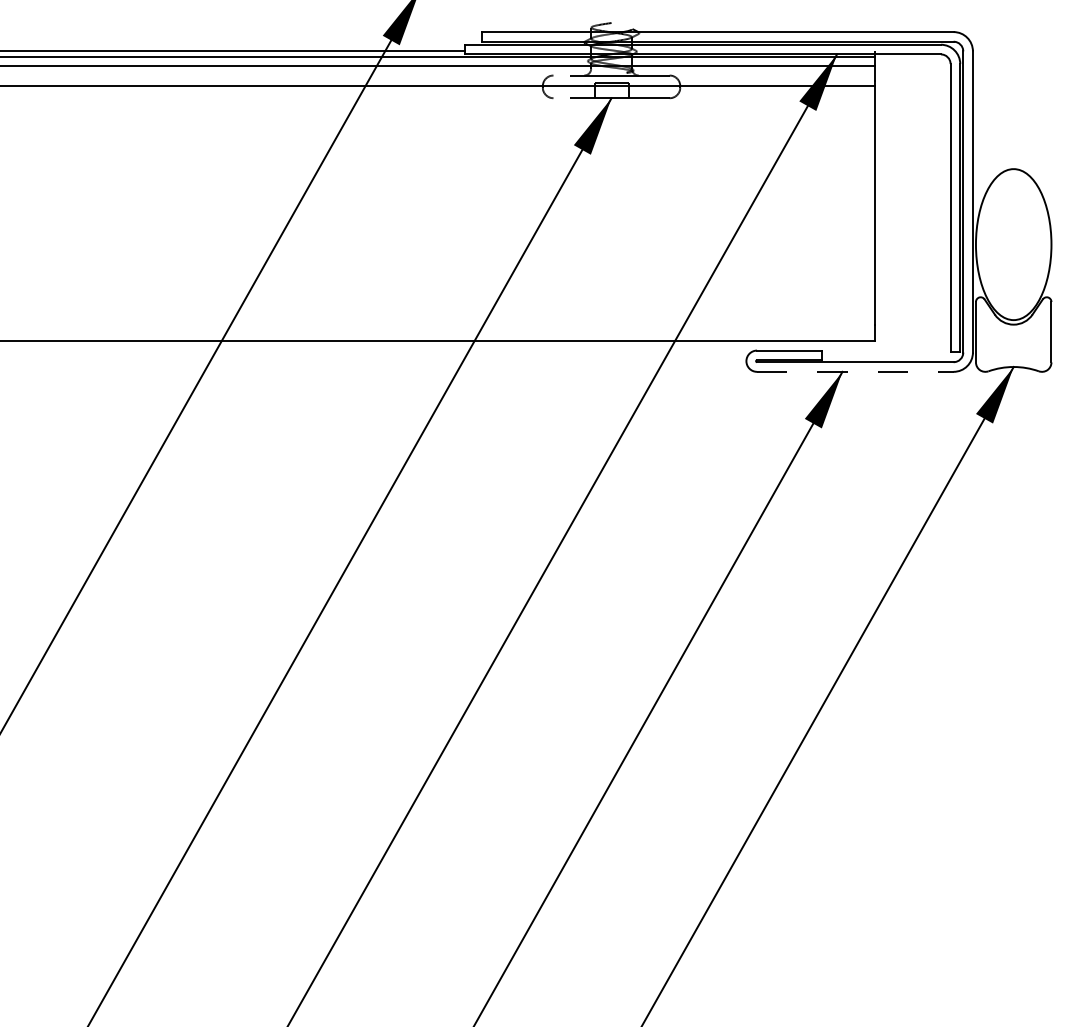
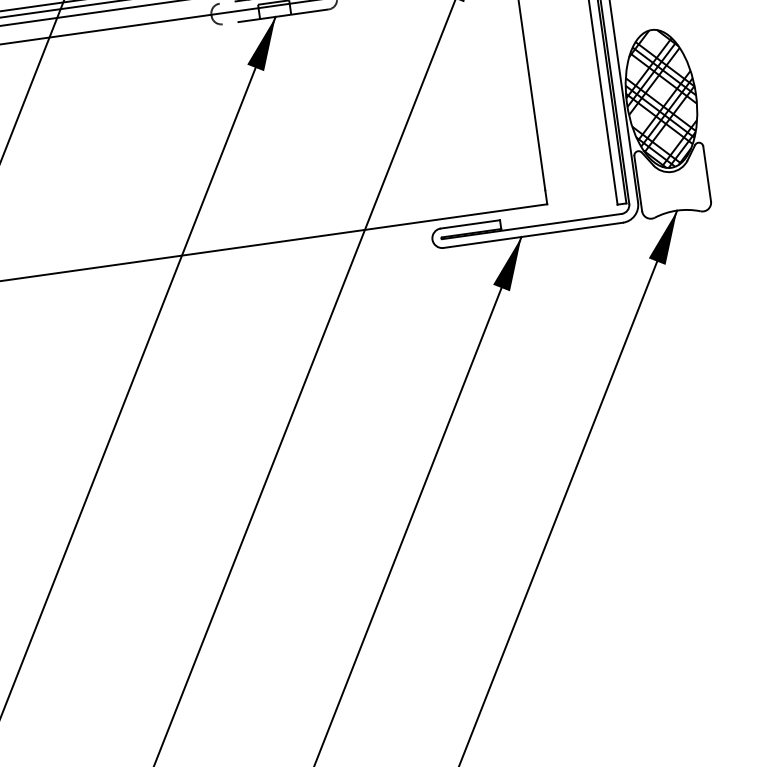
hatch: (1013, 244) -> (661, 98), added
line: (855, 371) -> (533, 235), dashed -> solid

